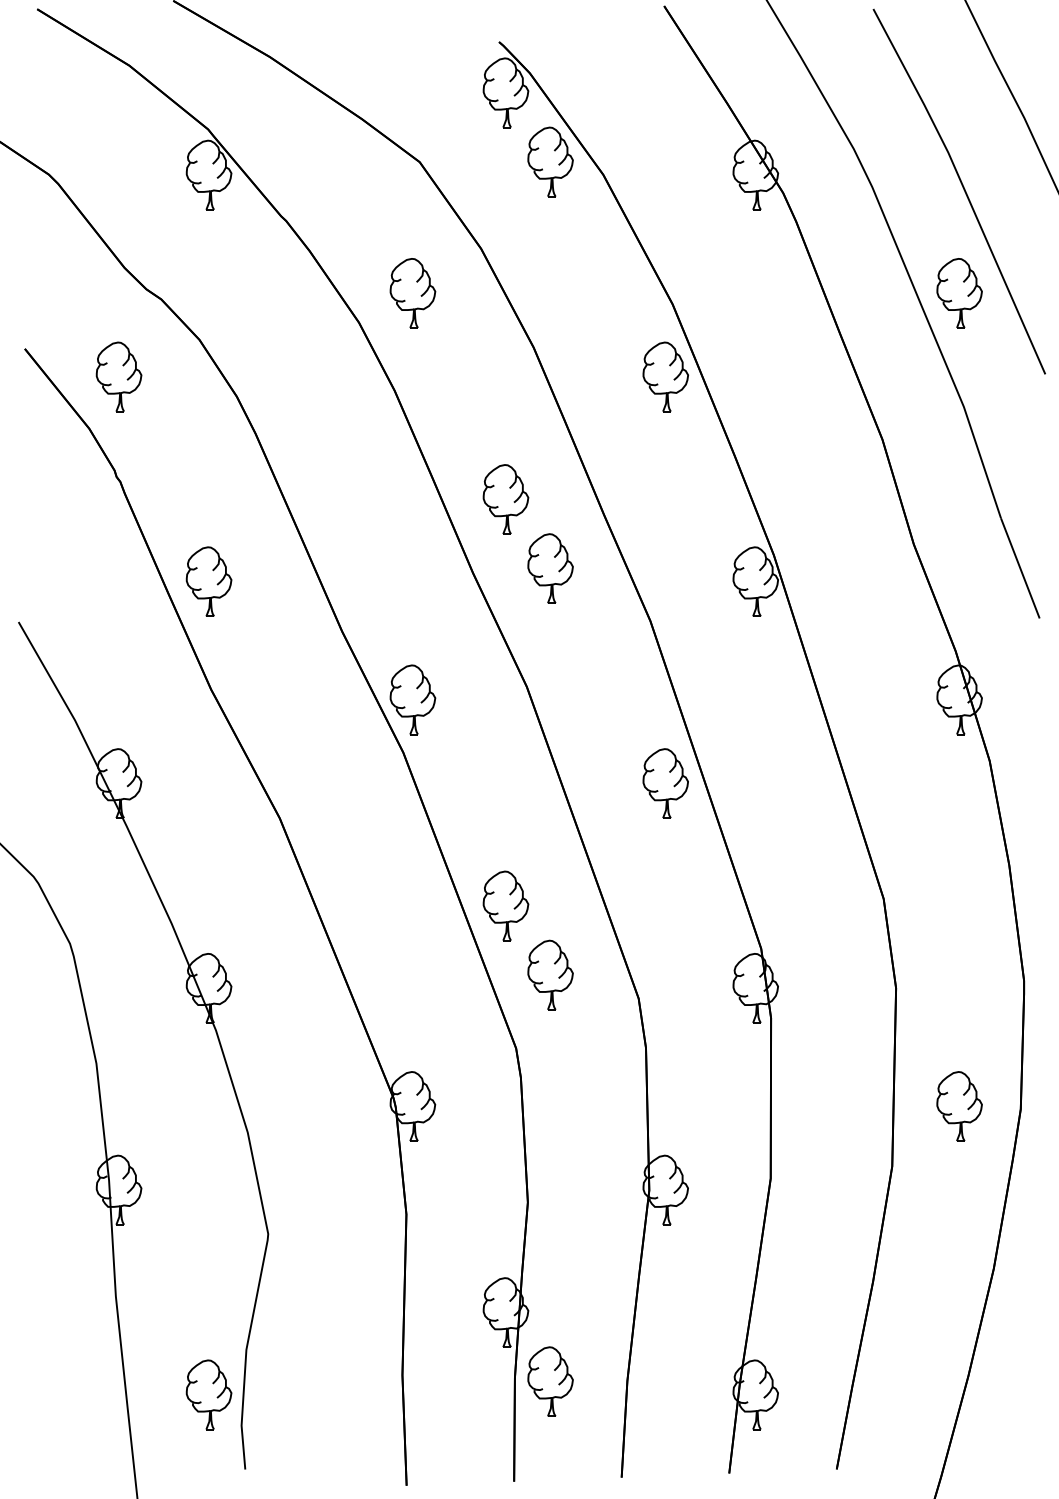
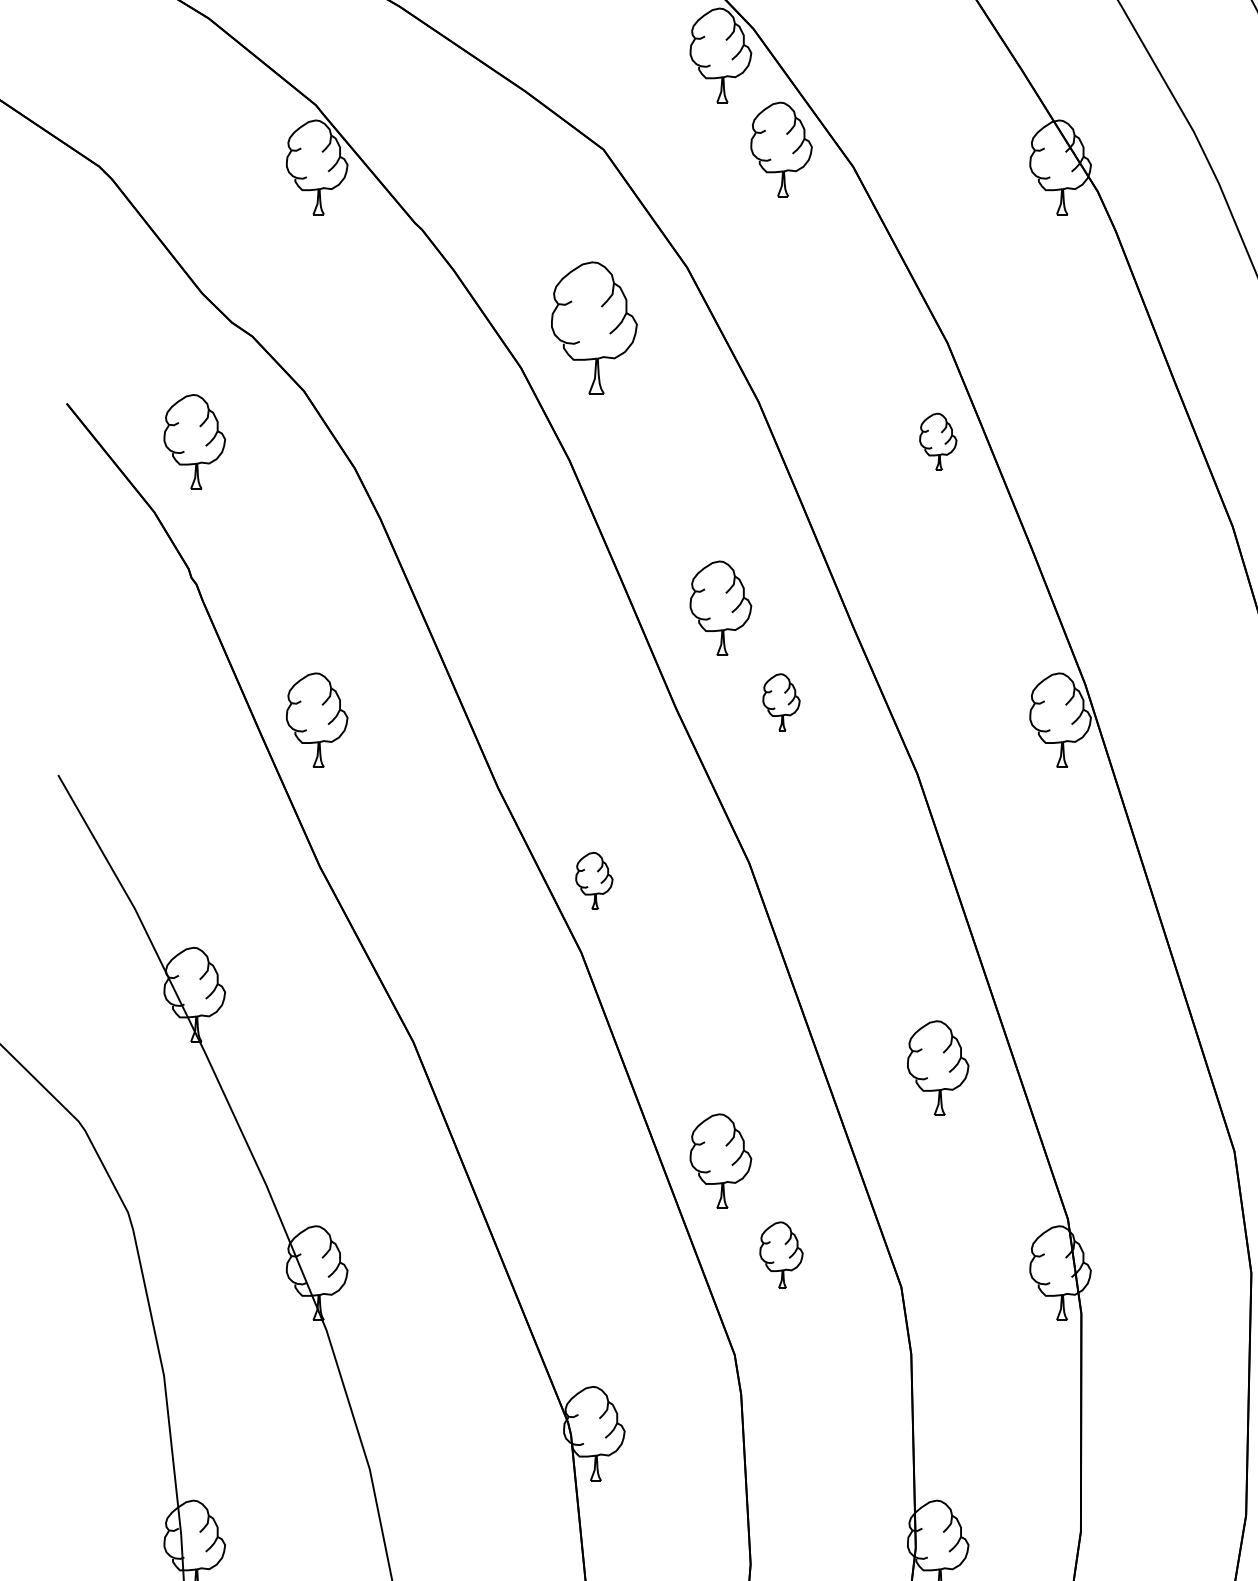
part: (412, 293) -> (593, 328), size x1.4
part: (665, 376) -> (937, 441), size x0.6
part: (550, 568) -> (781, 702), size x0.6
part: (412, 699) -> (593, 880), size x0.6
part: (665, 783) -> (937, 1068), moved
part: (550, 974) -> (781, 1254), size x0.7

